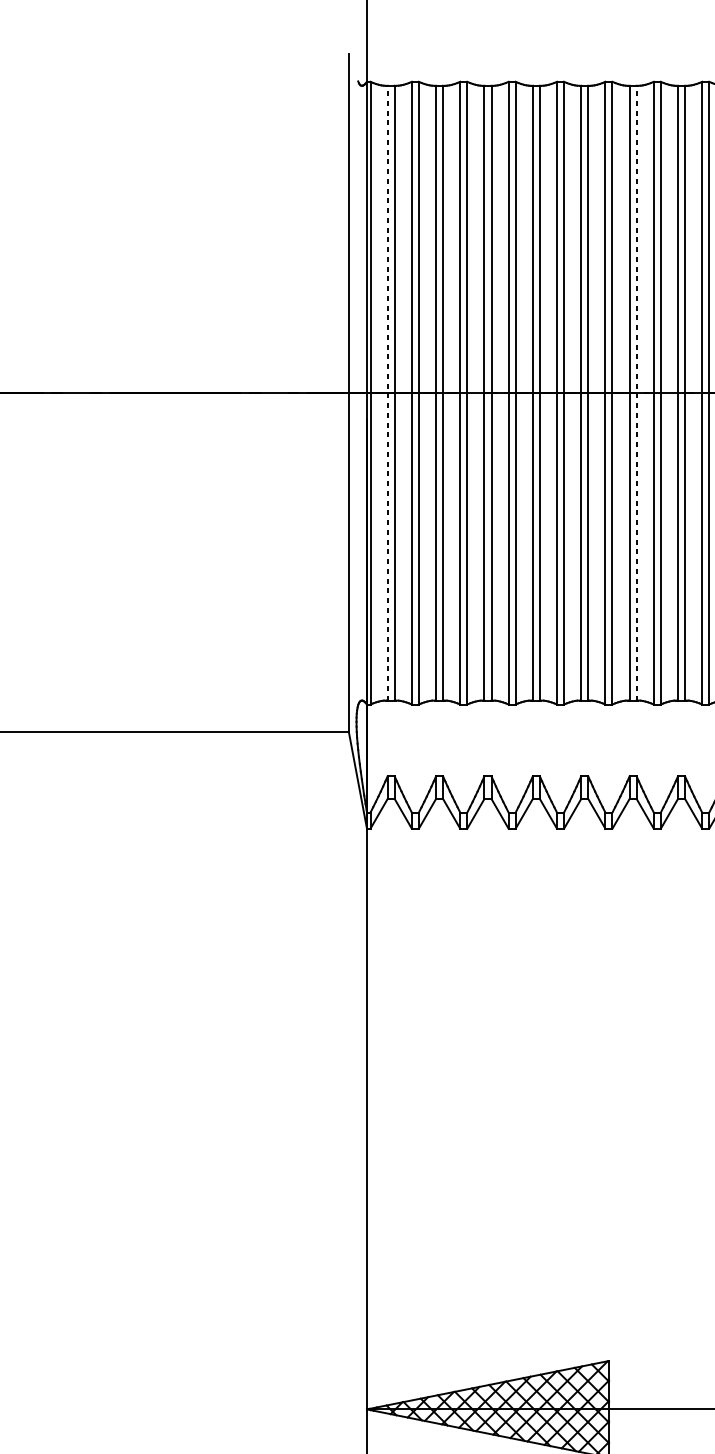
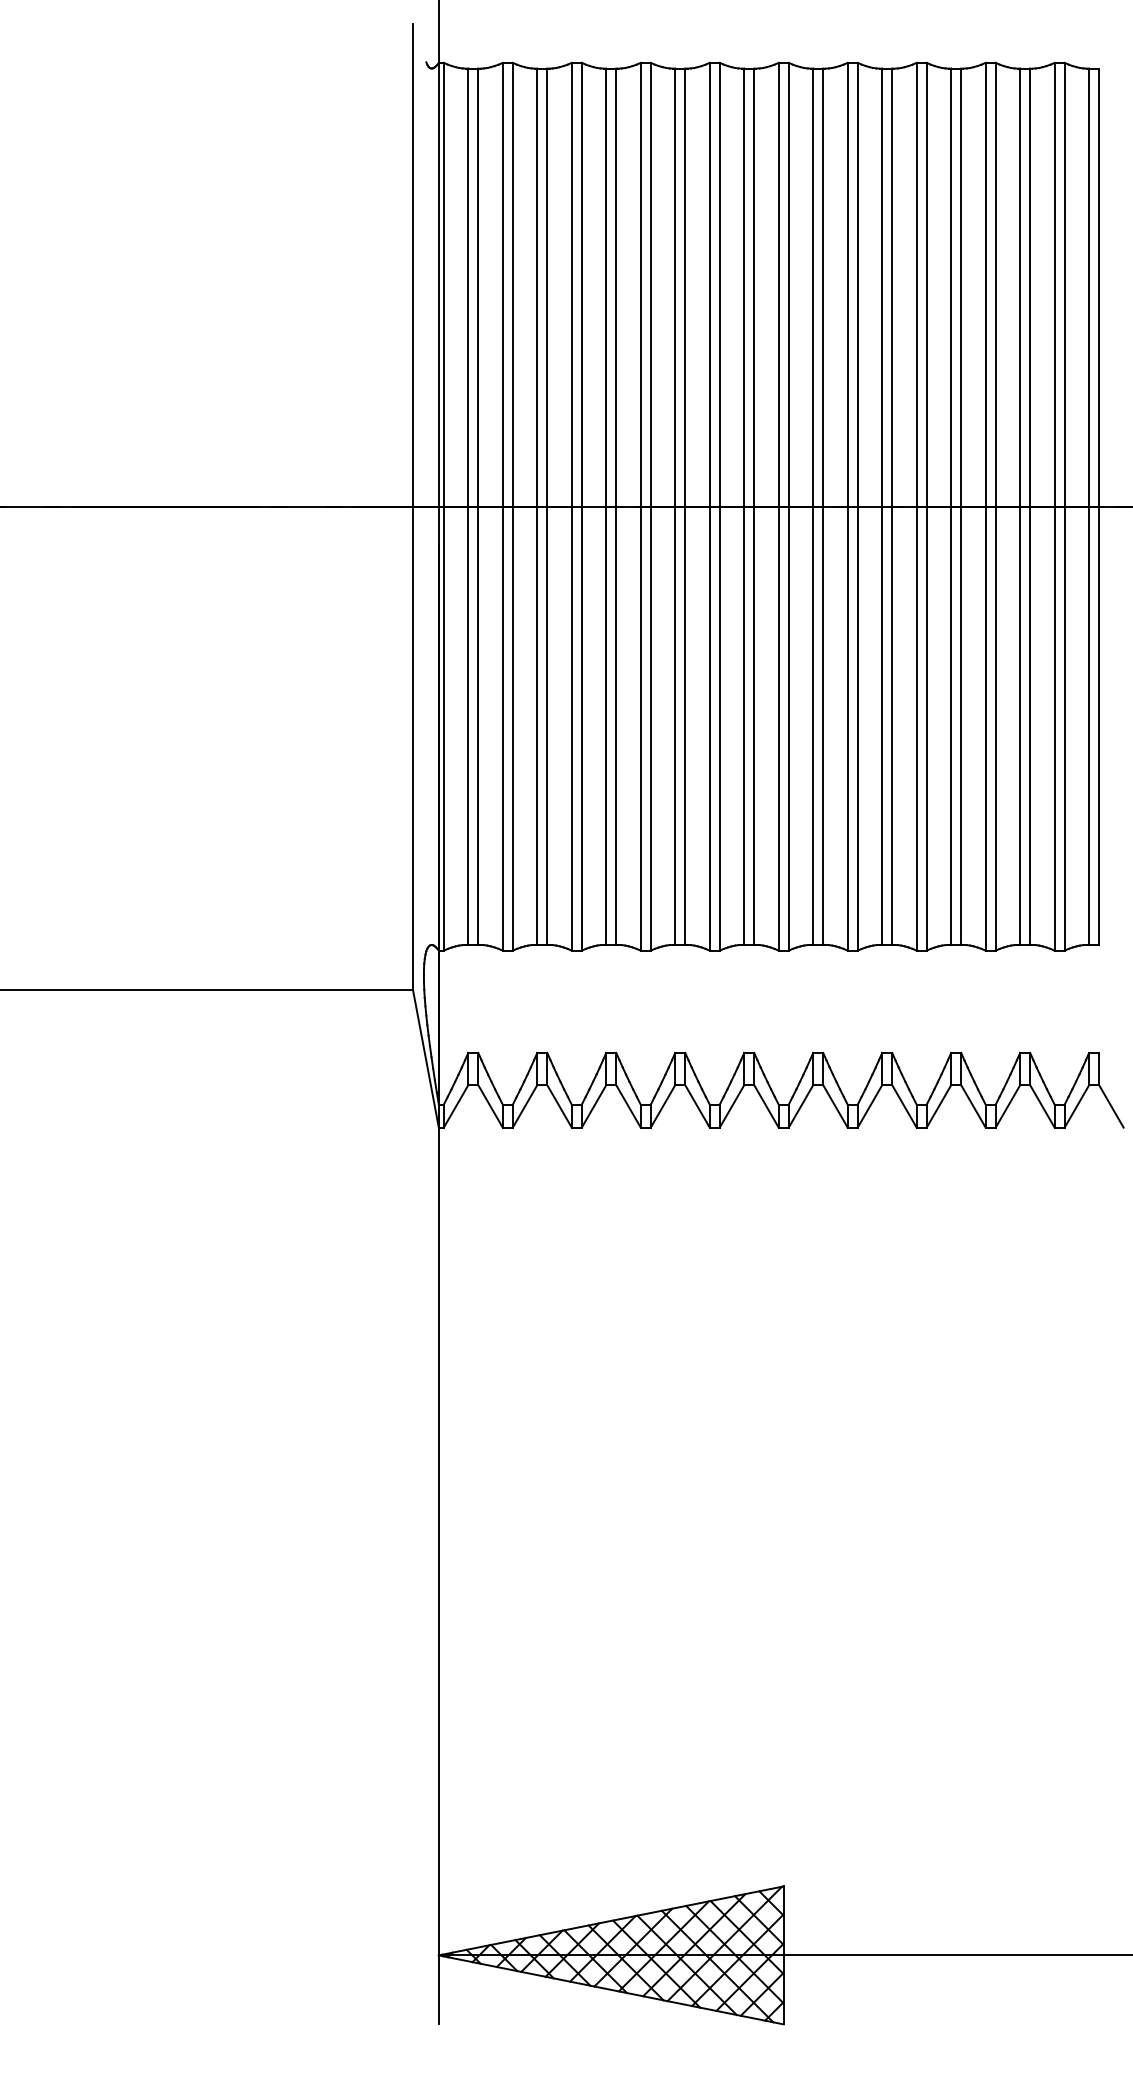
line: (387, 393) -> (468, 506), dashed -> solid
line: (636, 393) -> (823, 506), dashed -> solid

